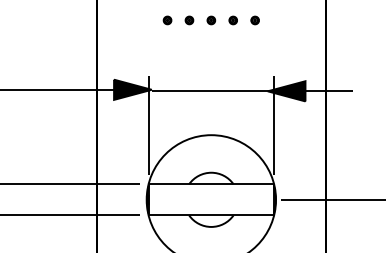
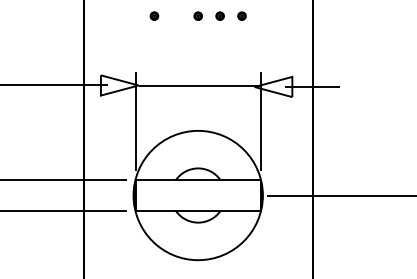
part: (189, 19) -> (176, 15), removed
fill: (132, 89) -> (119, 85), removed
fill: (286, 90) -> (273, 86), removed

